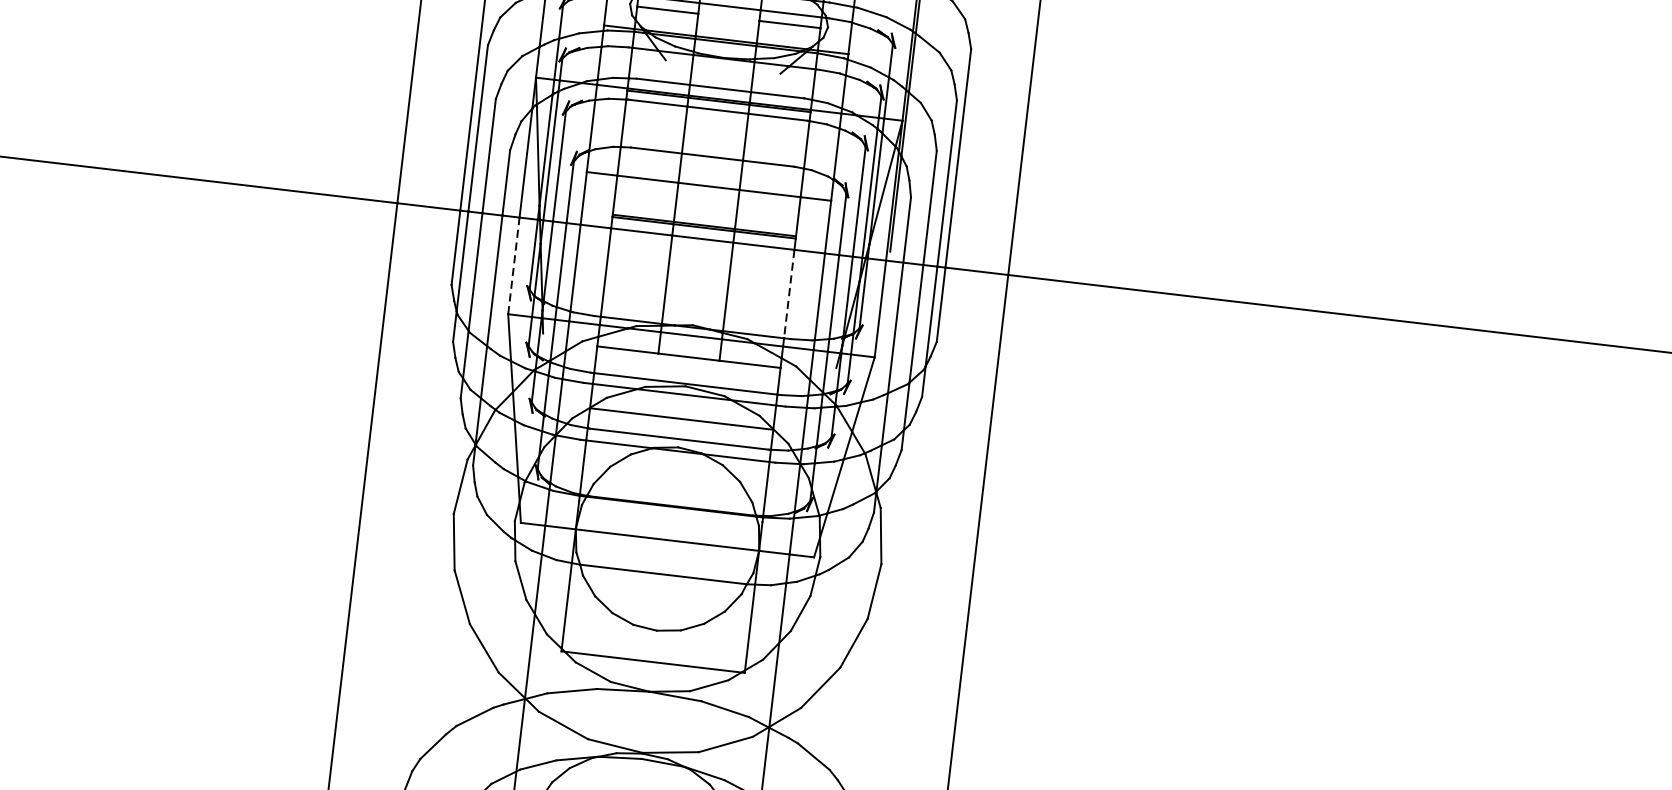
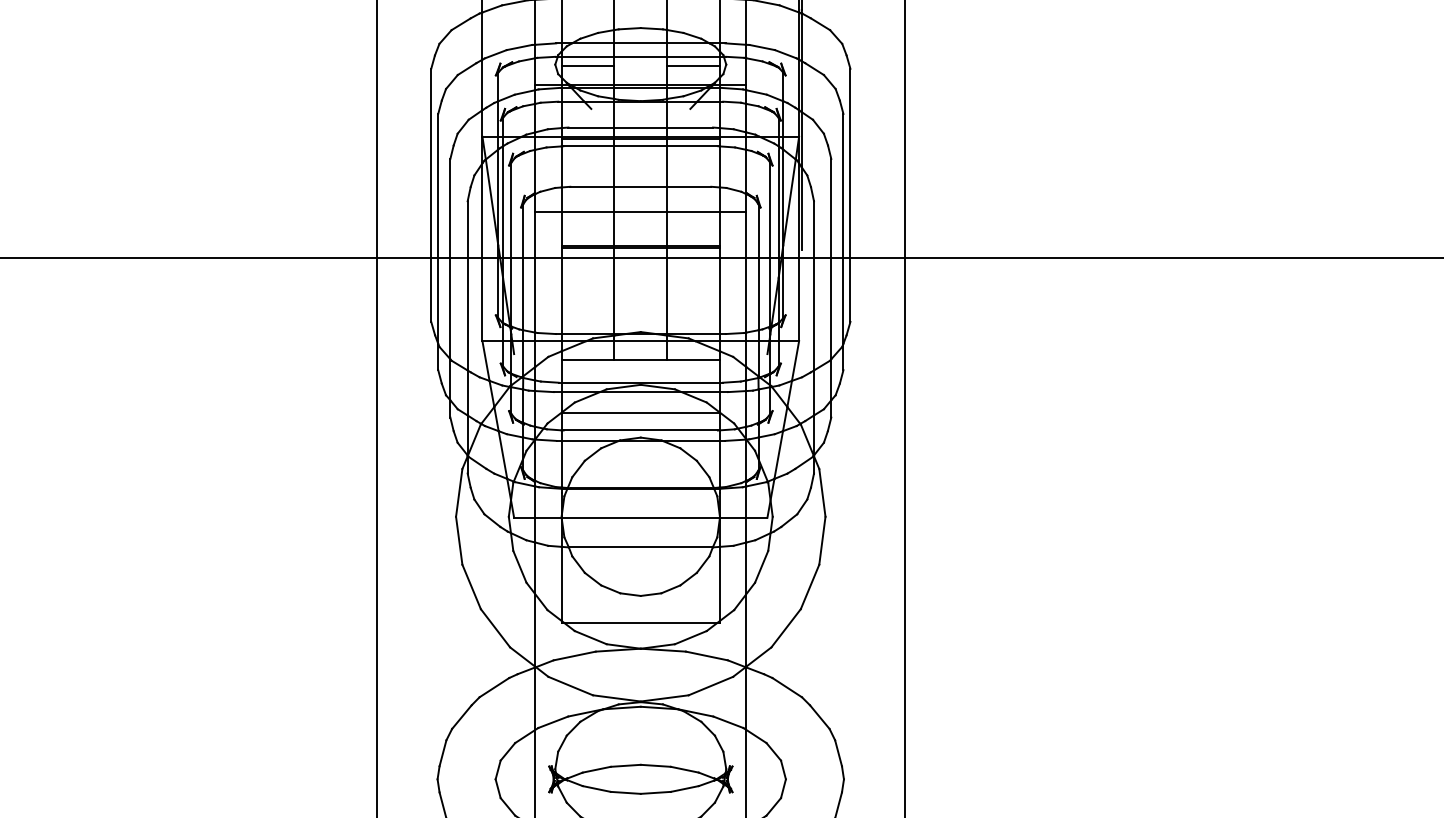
line: (513, 266) -> (482, 299), dashed -> solid
line: (788, 294) -> (719, 296), dashed -> solid

